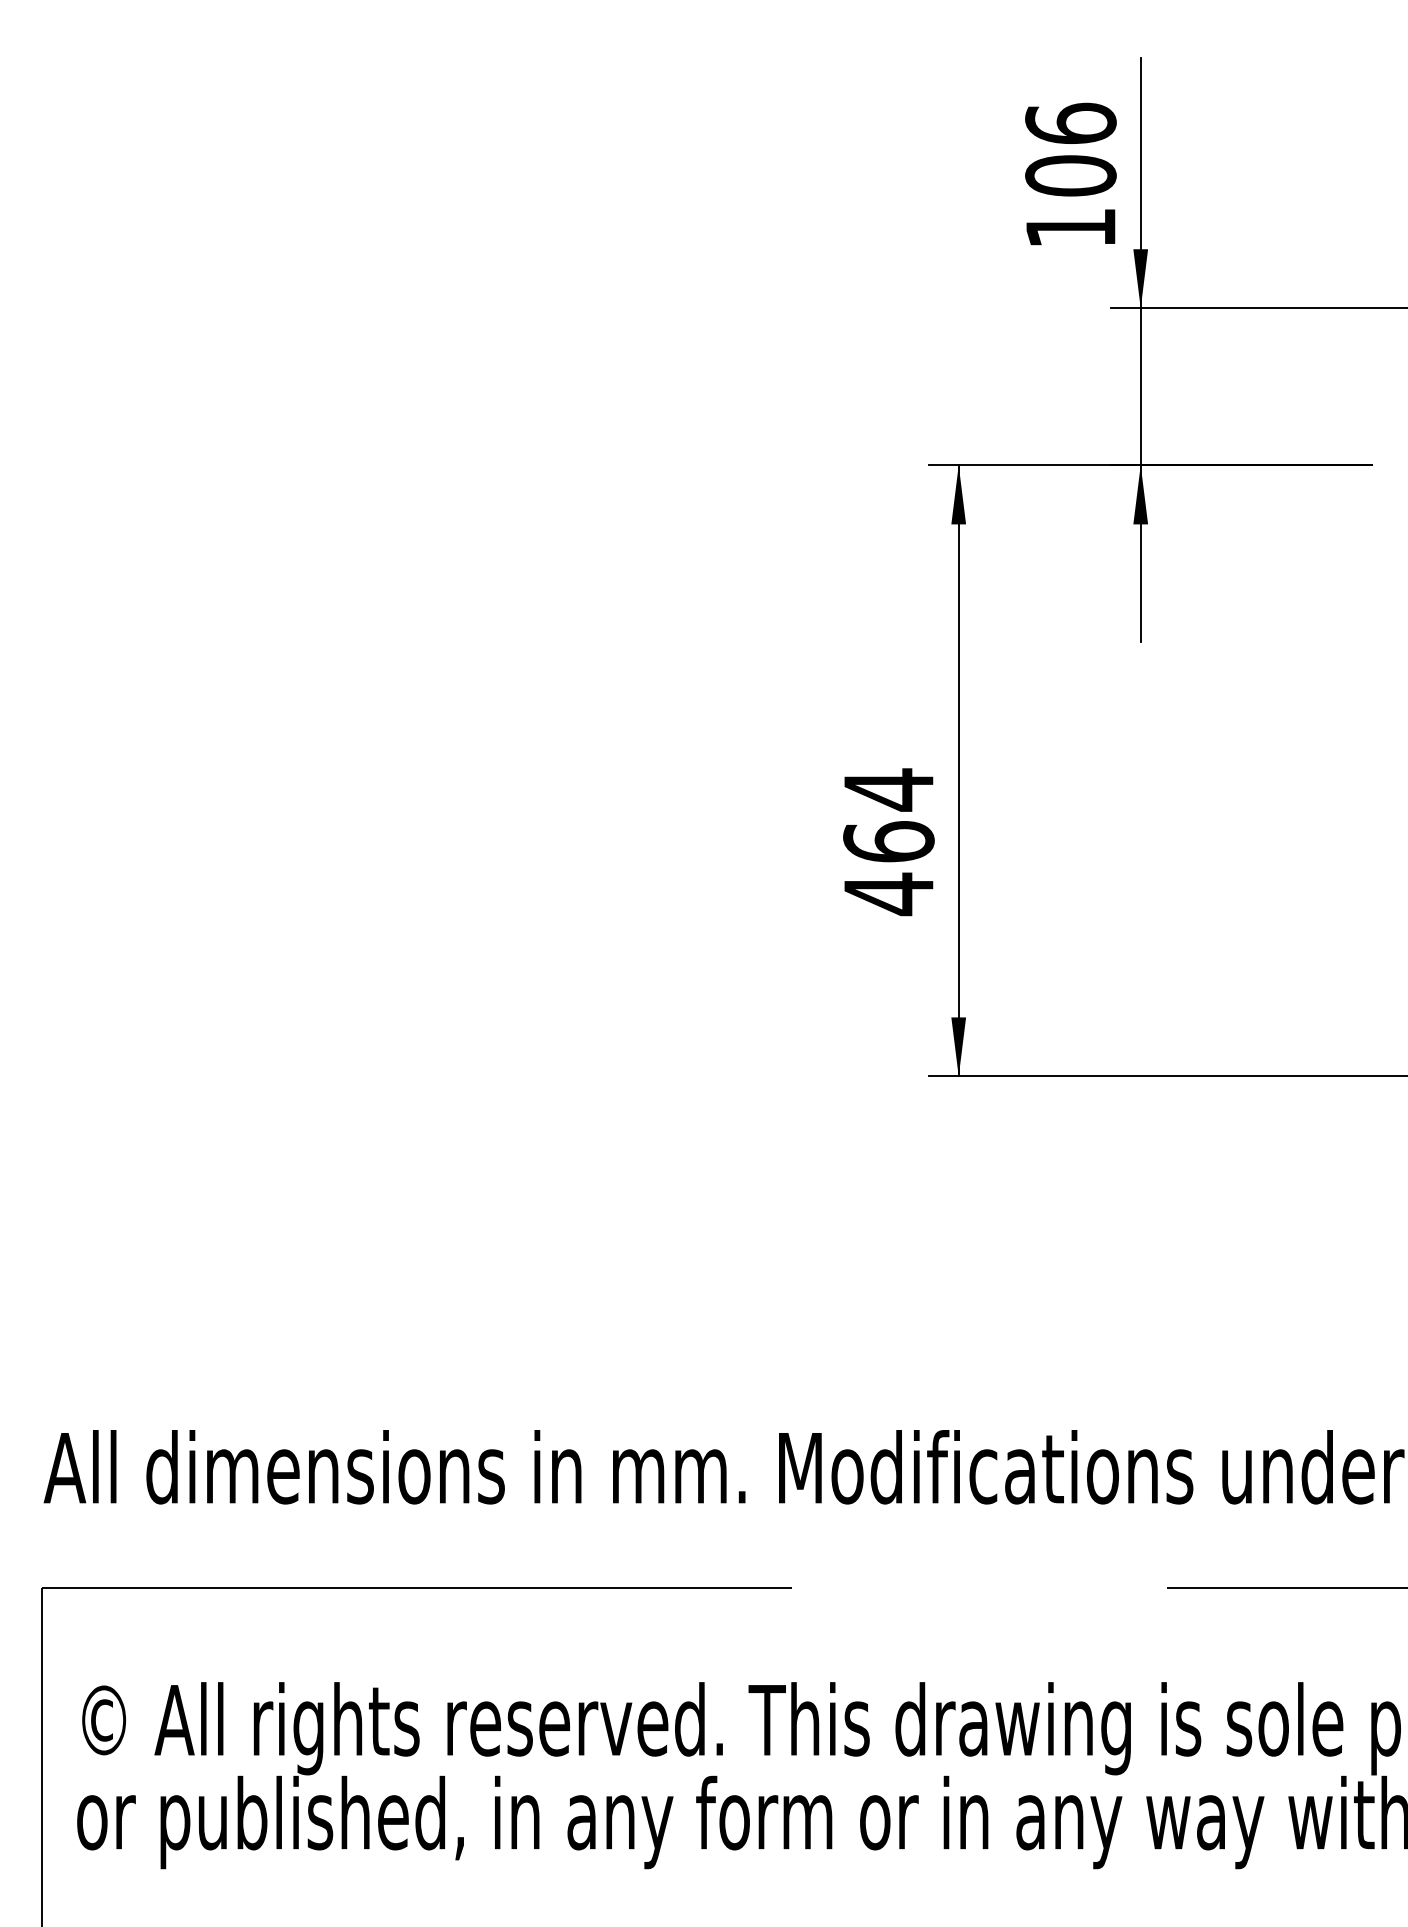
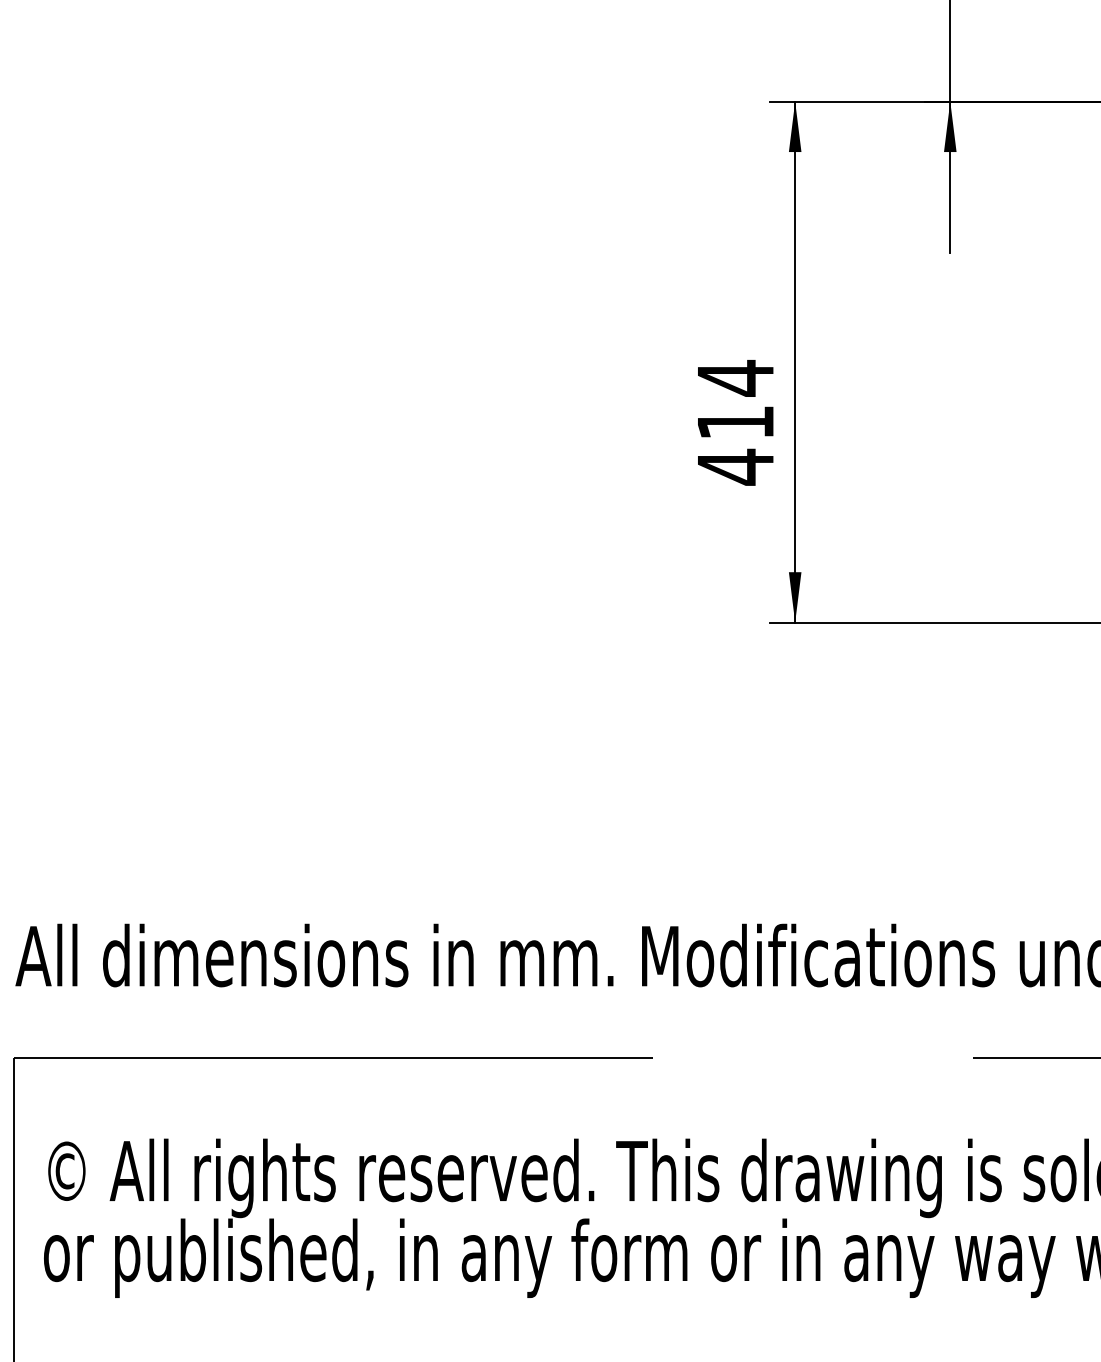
text: (888, 841) -> (735, 422), 464 -> 414

